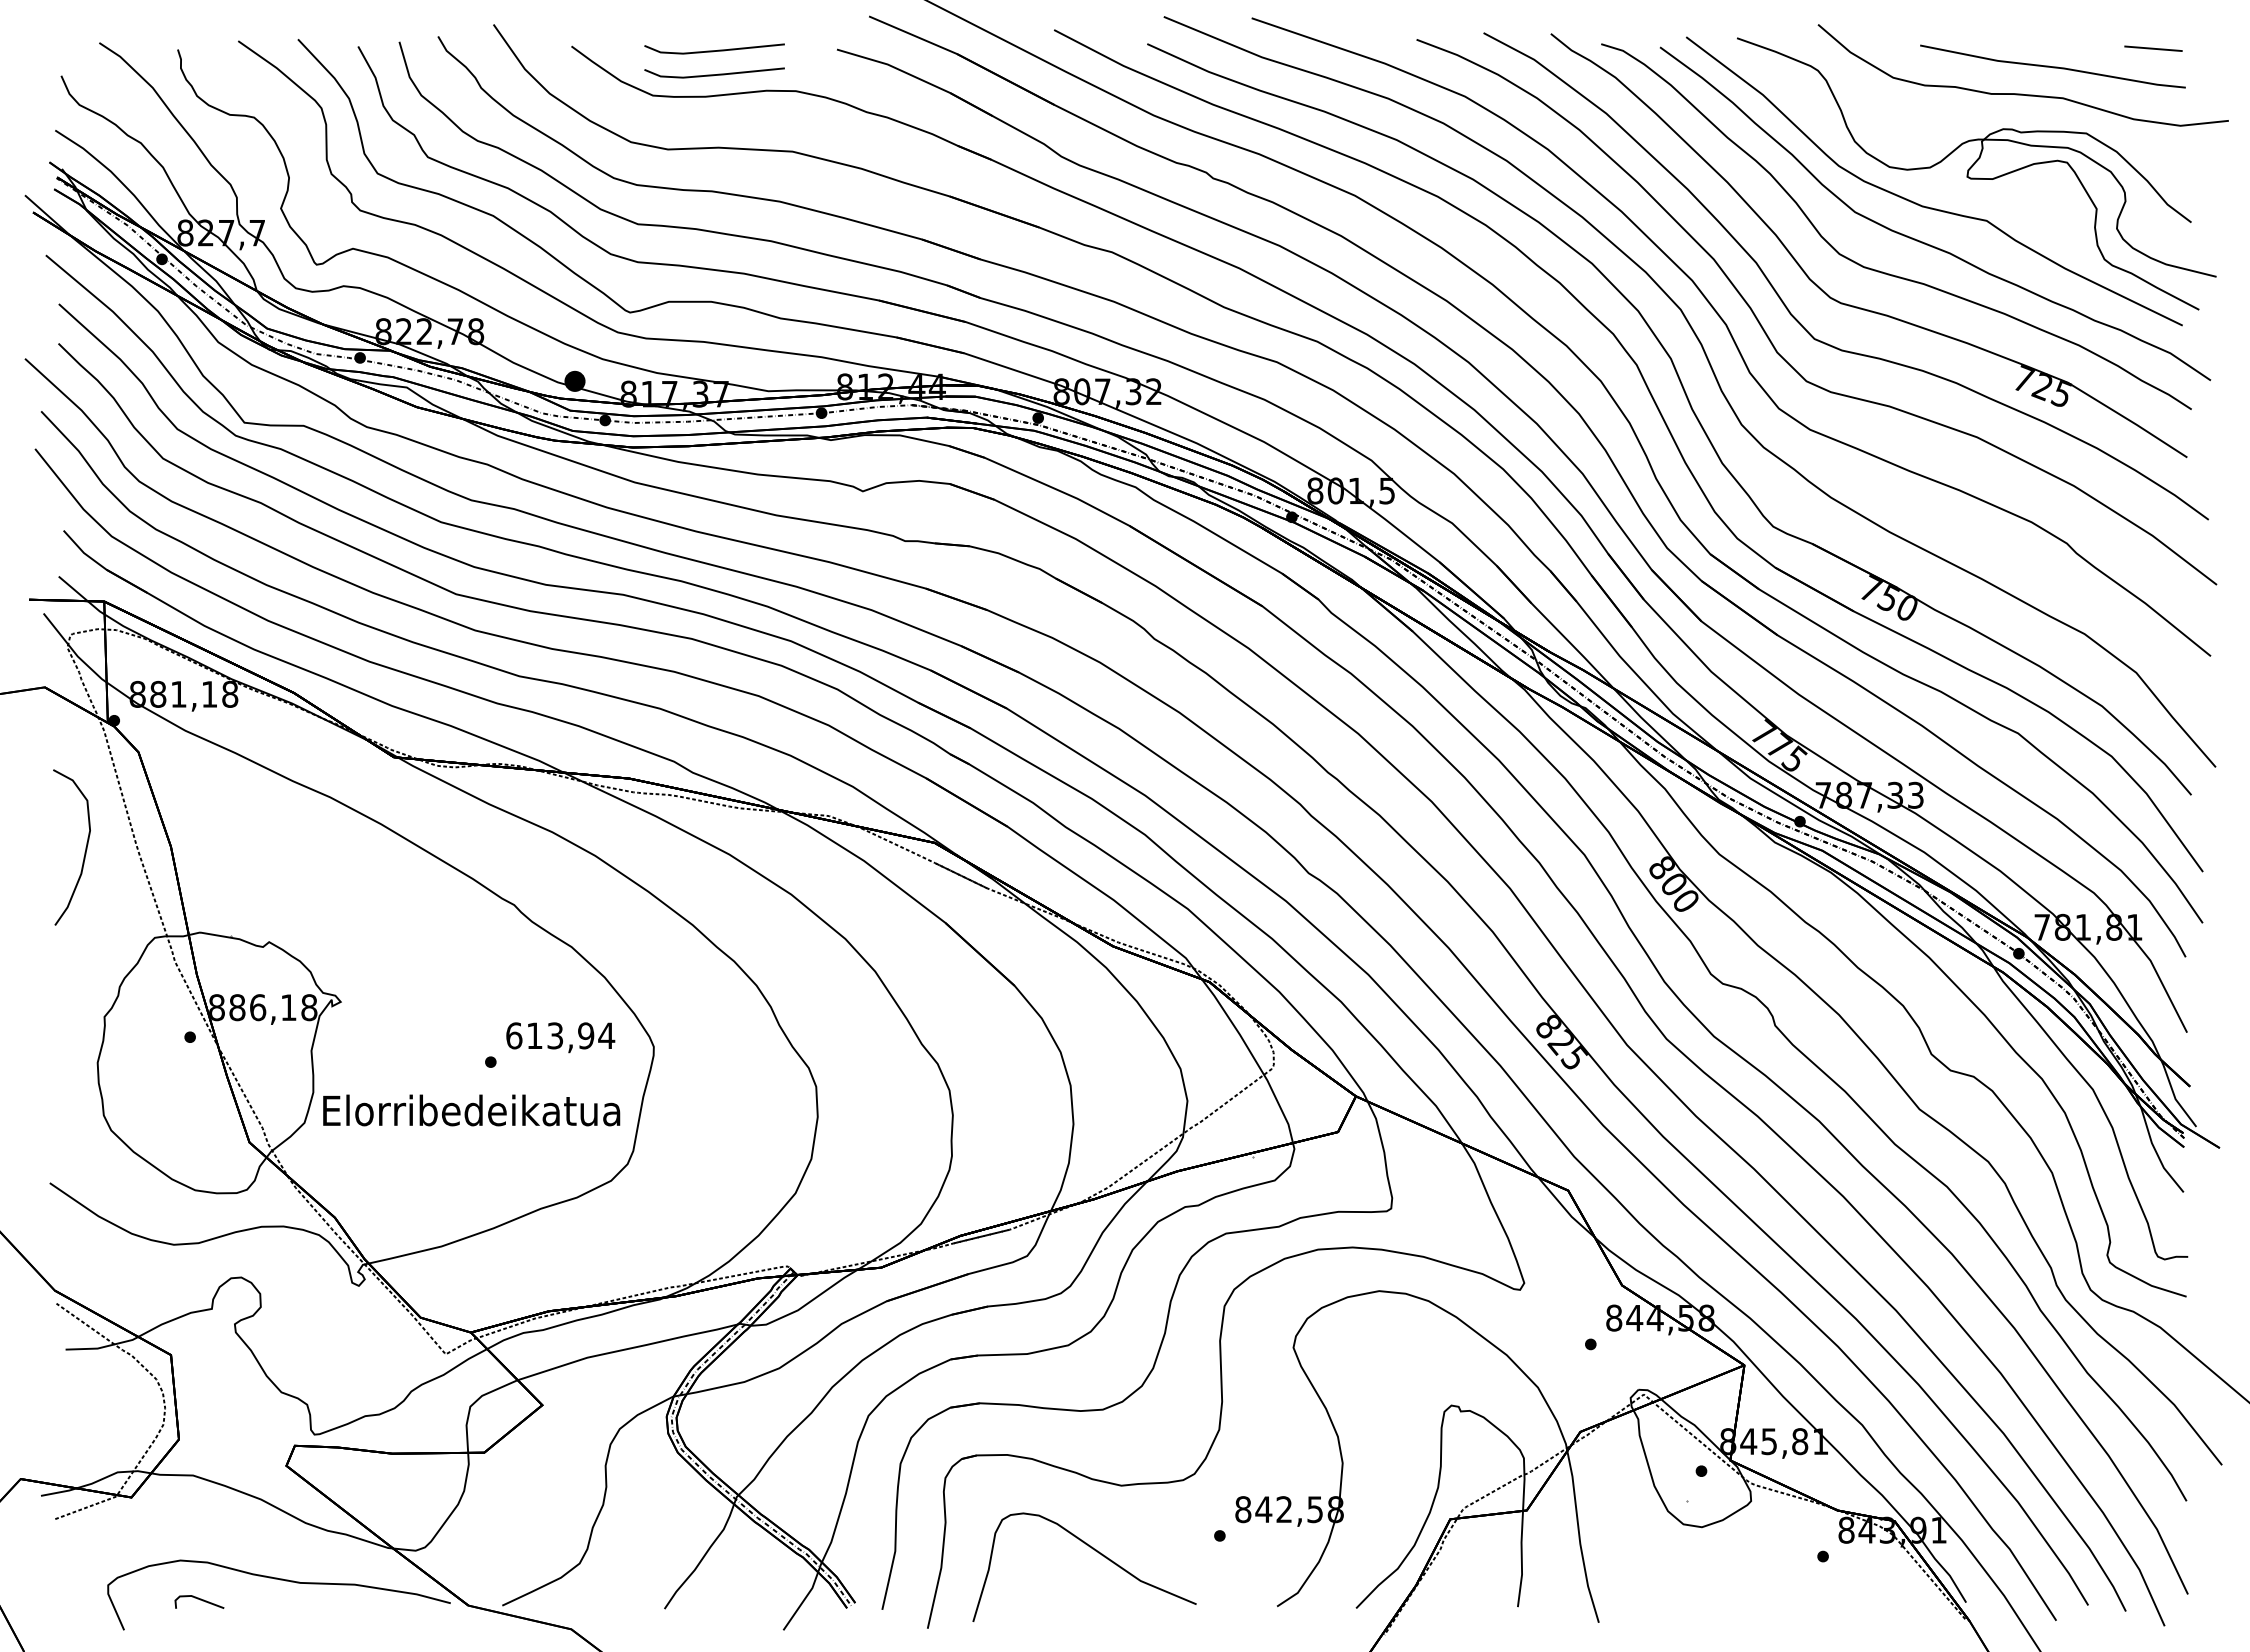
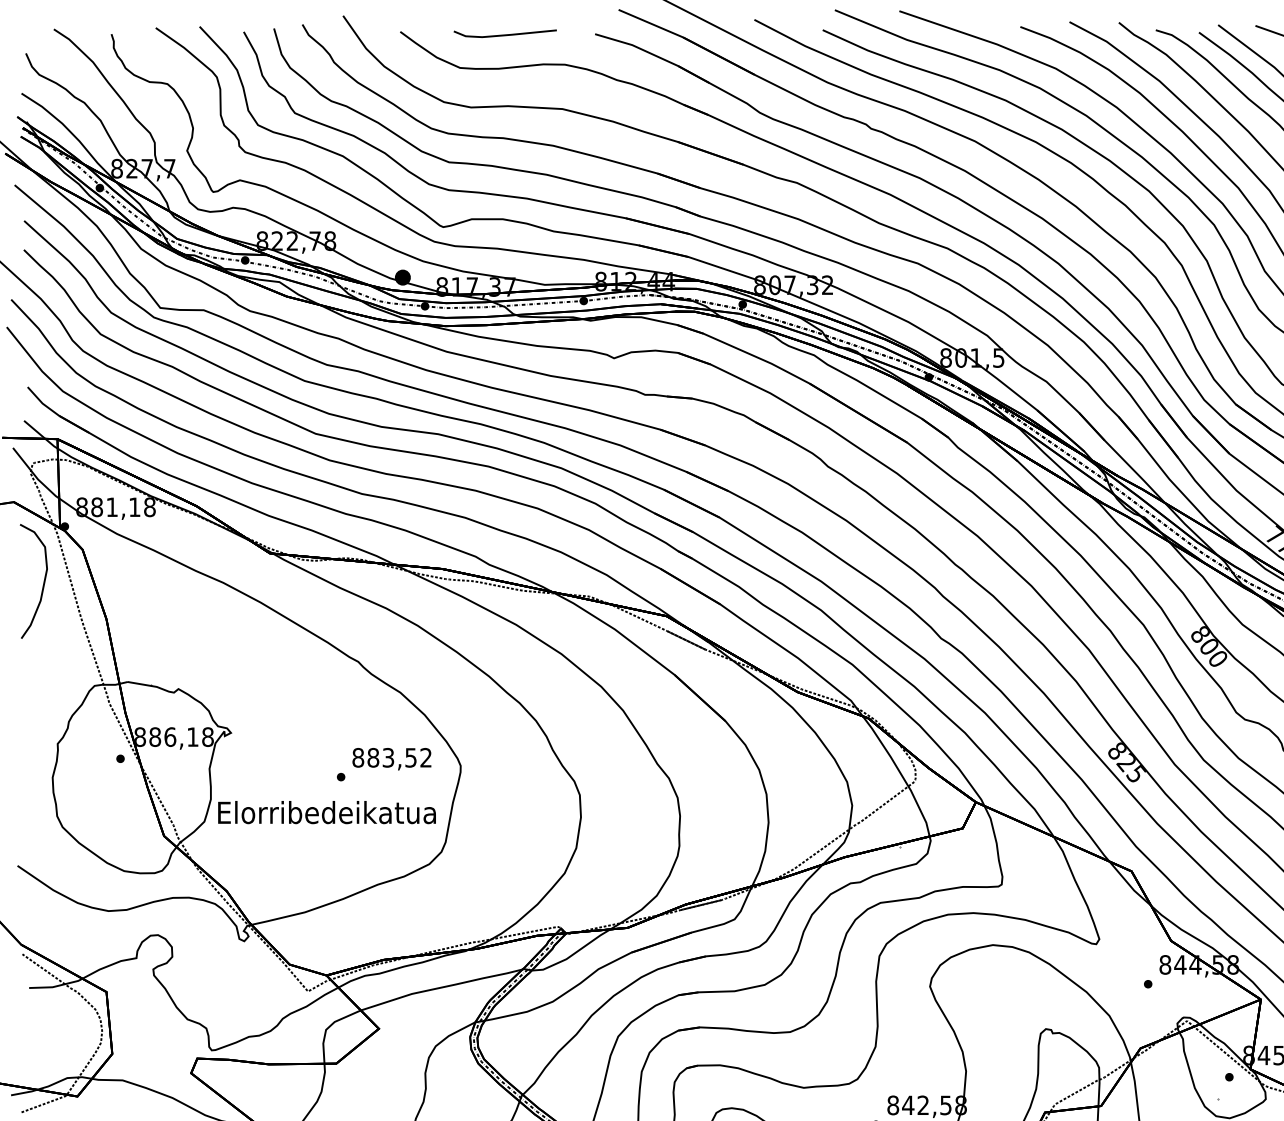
line: (714, 74) -> (505, 52), removed
curve: (84, 852) -> (42, 585), moved
text: (560, 1035) -> (392, 757), 613,94 -> 883,52

